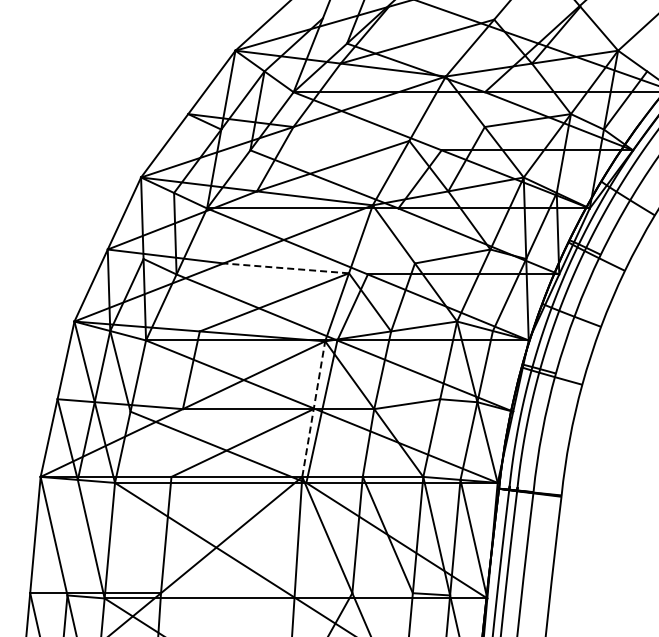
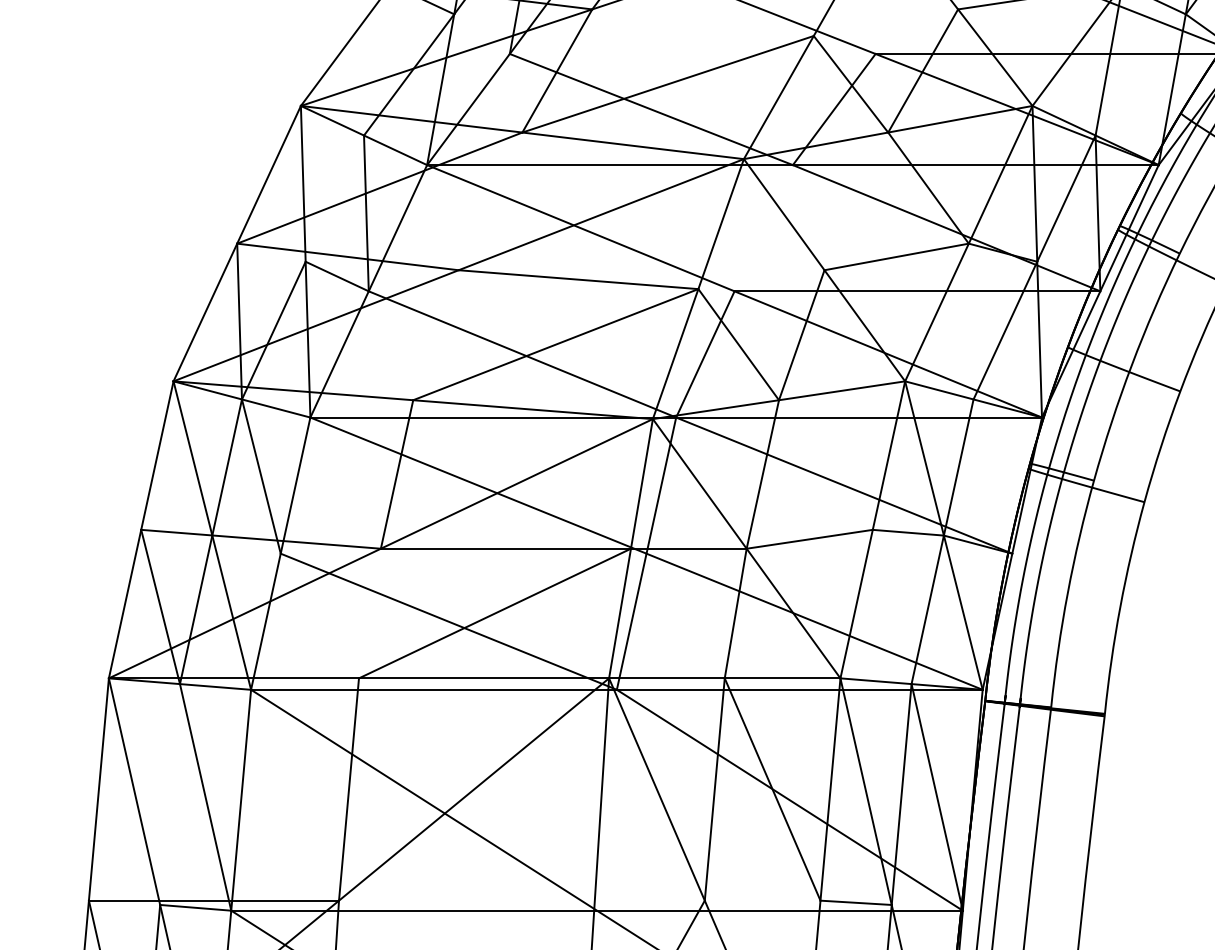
line: (286, 268) -> (578, 279), dashed -> solid
line: (313, 409) -> (630, 549), dashed -> solid

